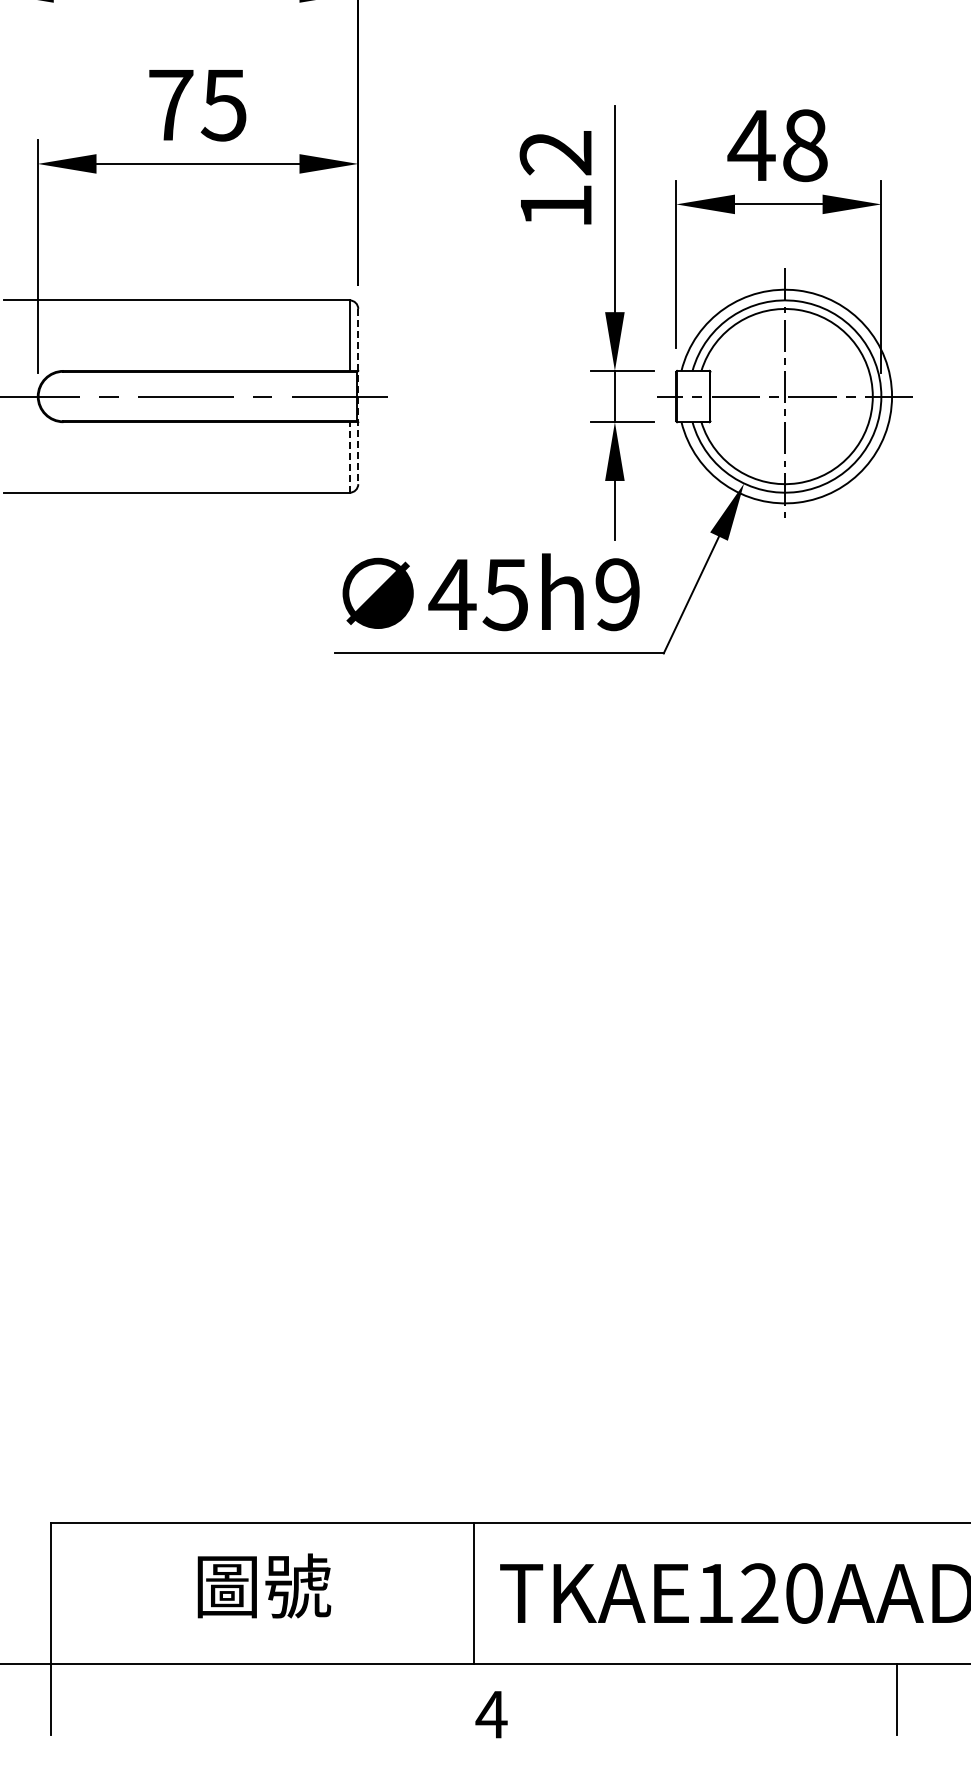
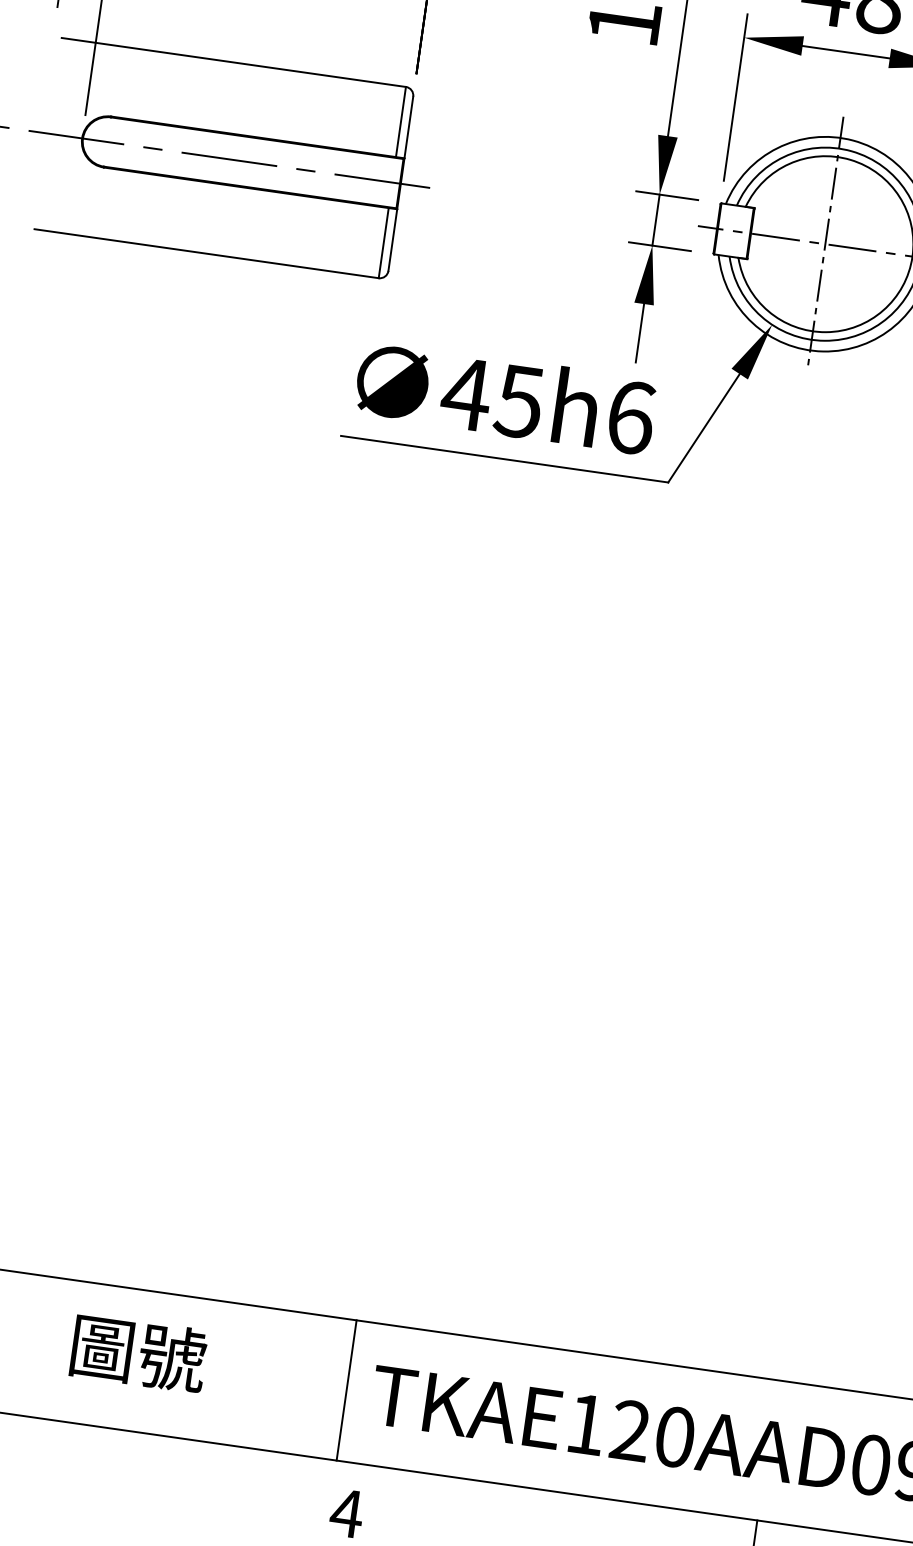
line: (358, 396) -> (401, 183), dashed -> solid
line: (349, 456) -> (383, 242), dashed -> solid
text: (617, 594) -> (630, 417), 45h9 -> 45h6

